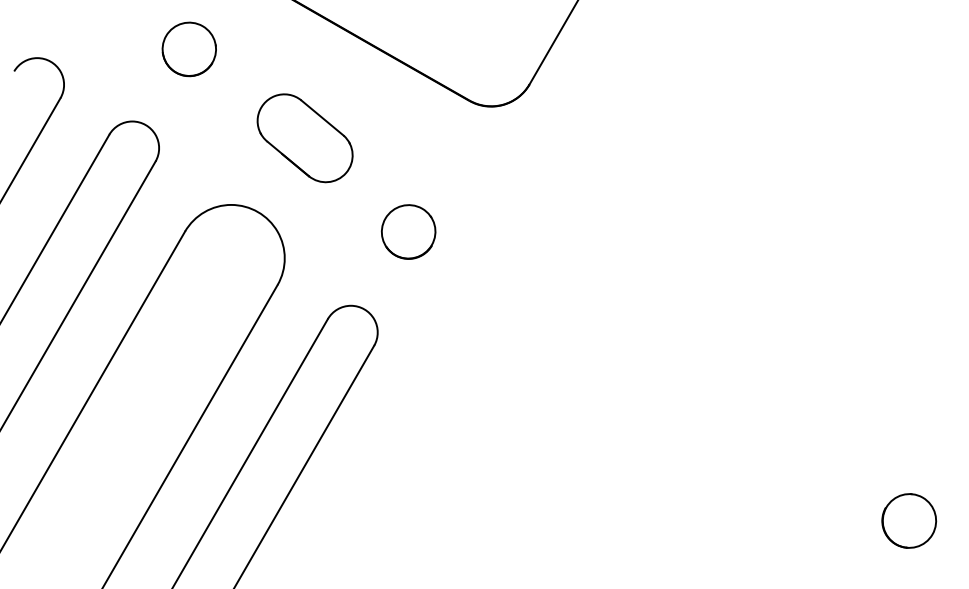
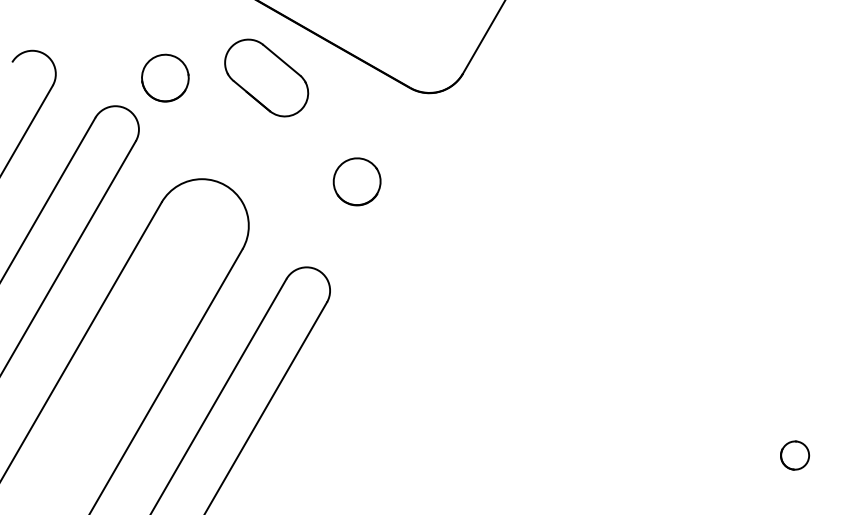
part: (188, 49) -> (164, 78), moved
part: (304, 138) -> (266, 78), moved
part: (408, 231) -> (357, 181), moved
part: (909, 520) -> (795, 455), size x0.6

